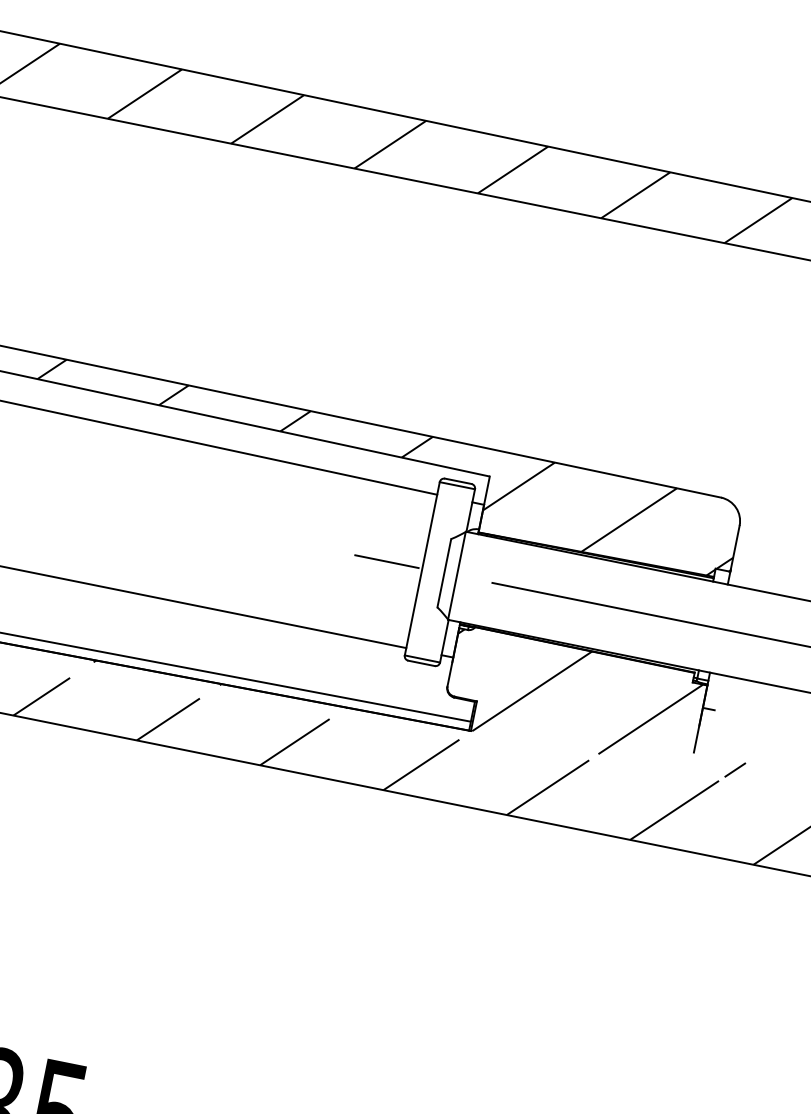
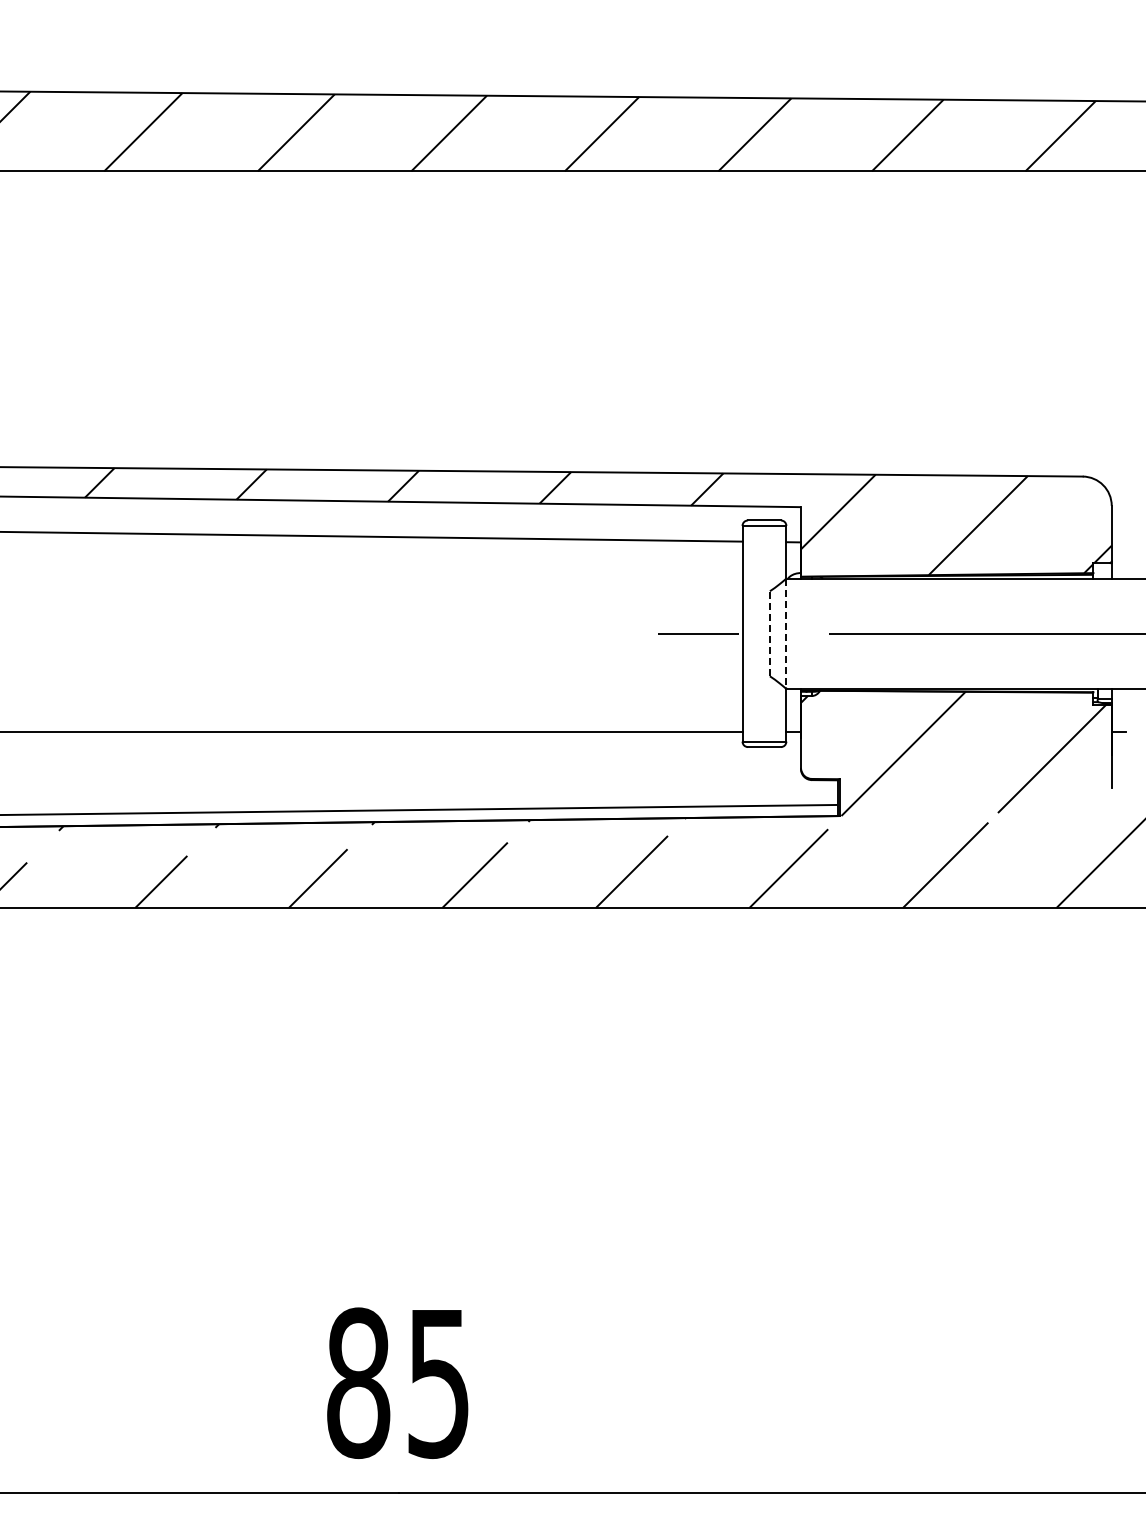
line: (444, 572) -> (769, 633), solid -> dashed
line: (456, 575) -> (785, 633), solid -> dashed

